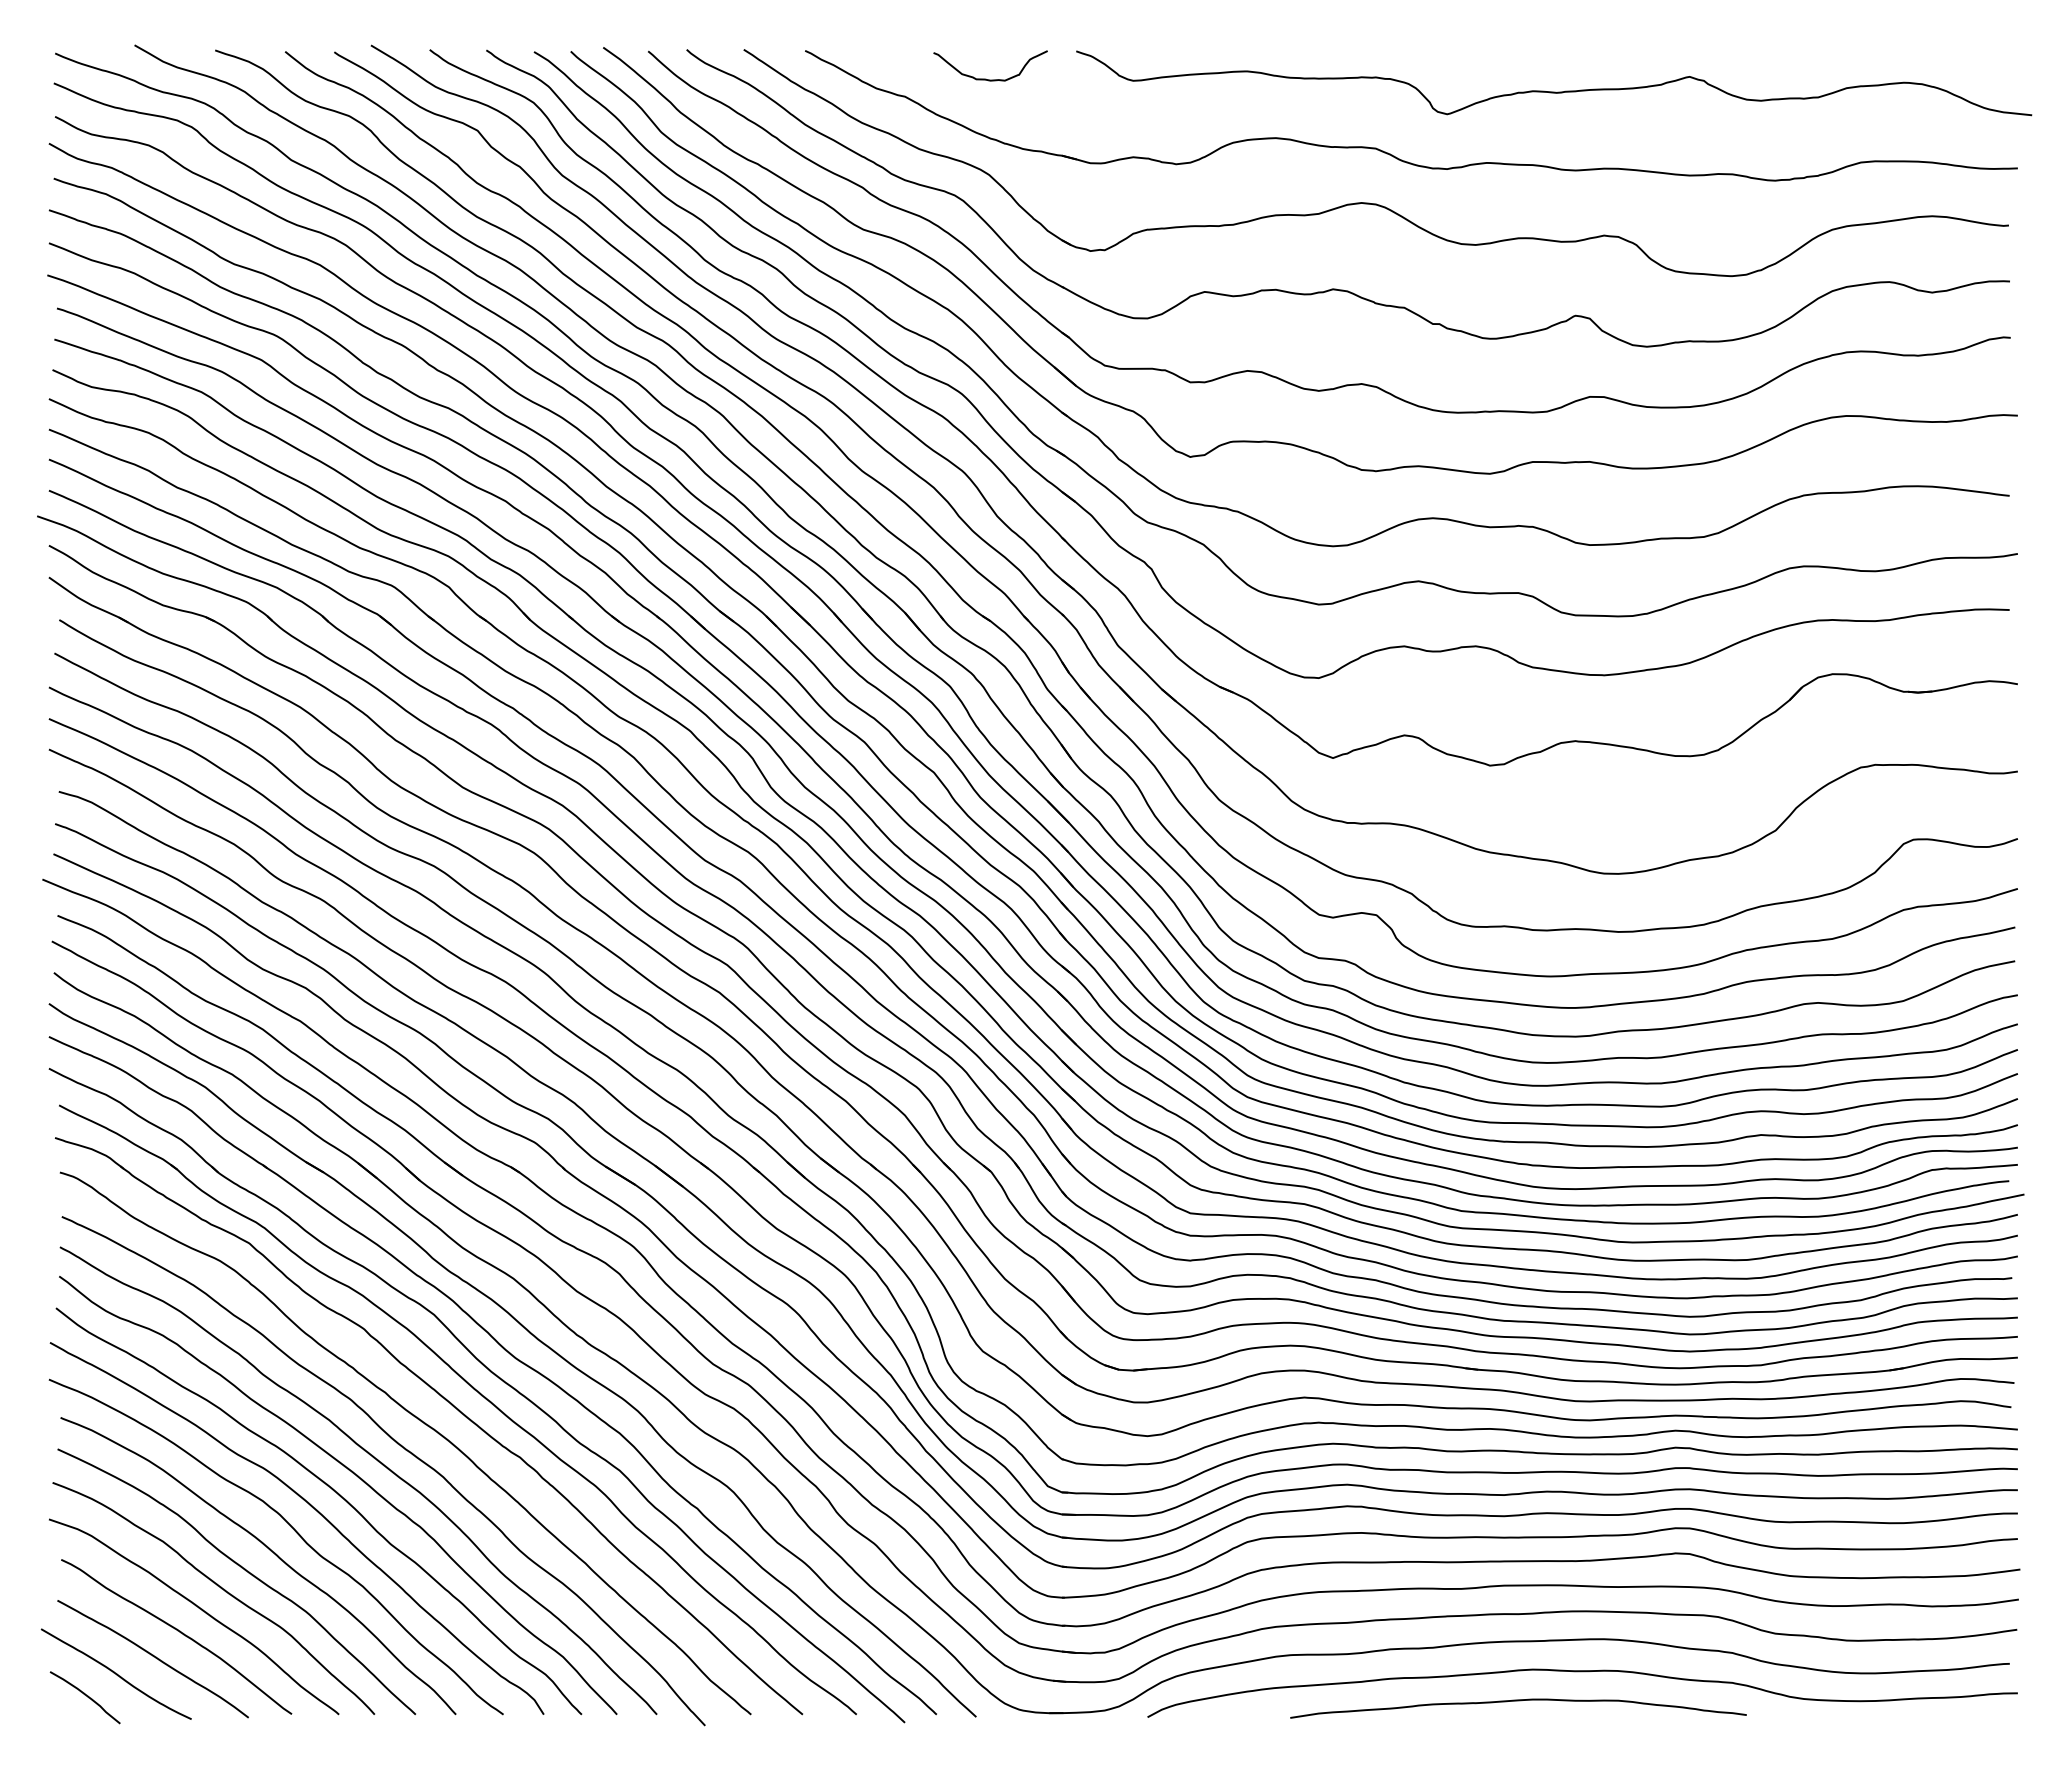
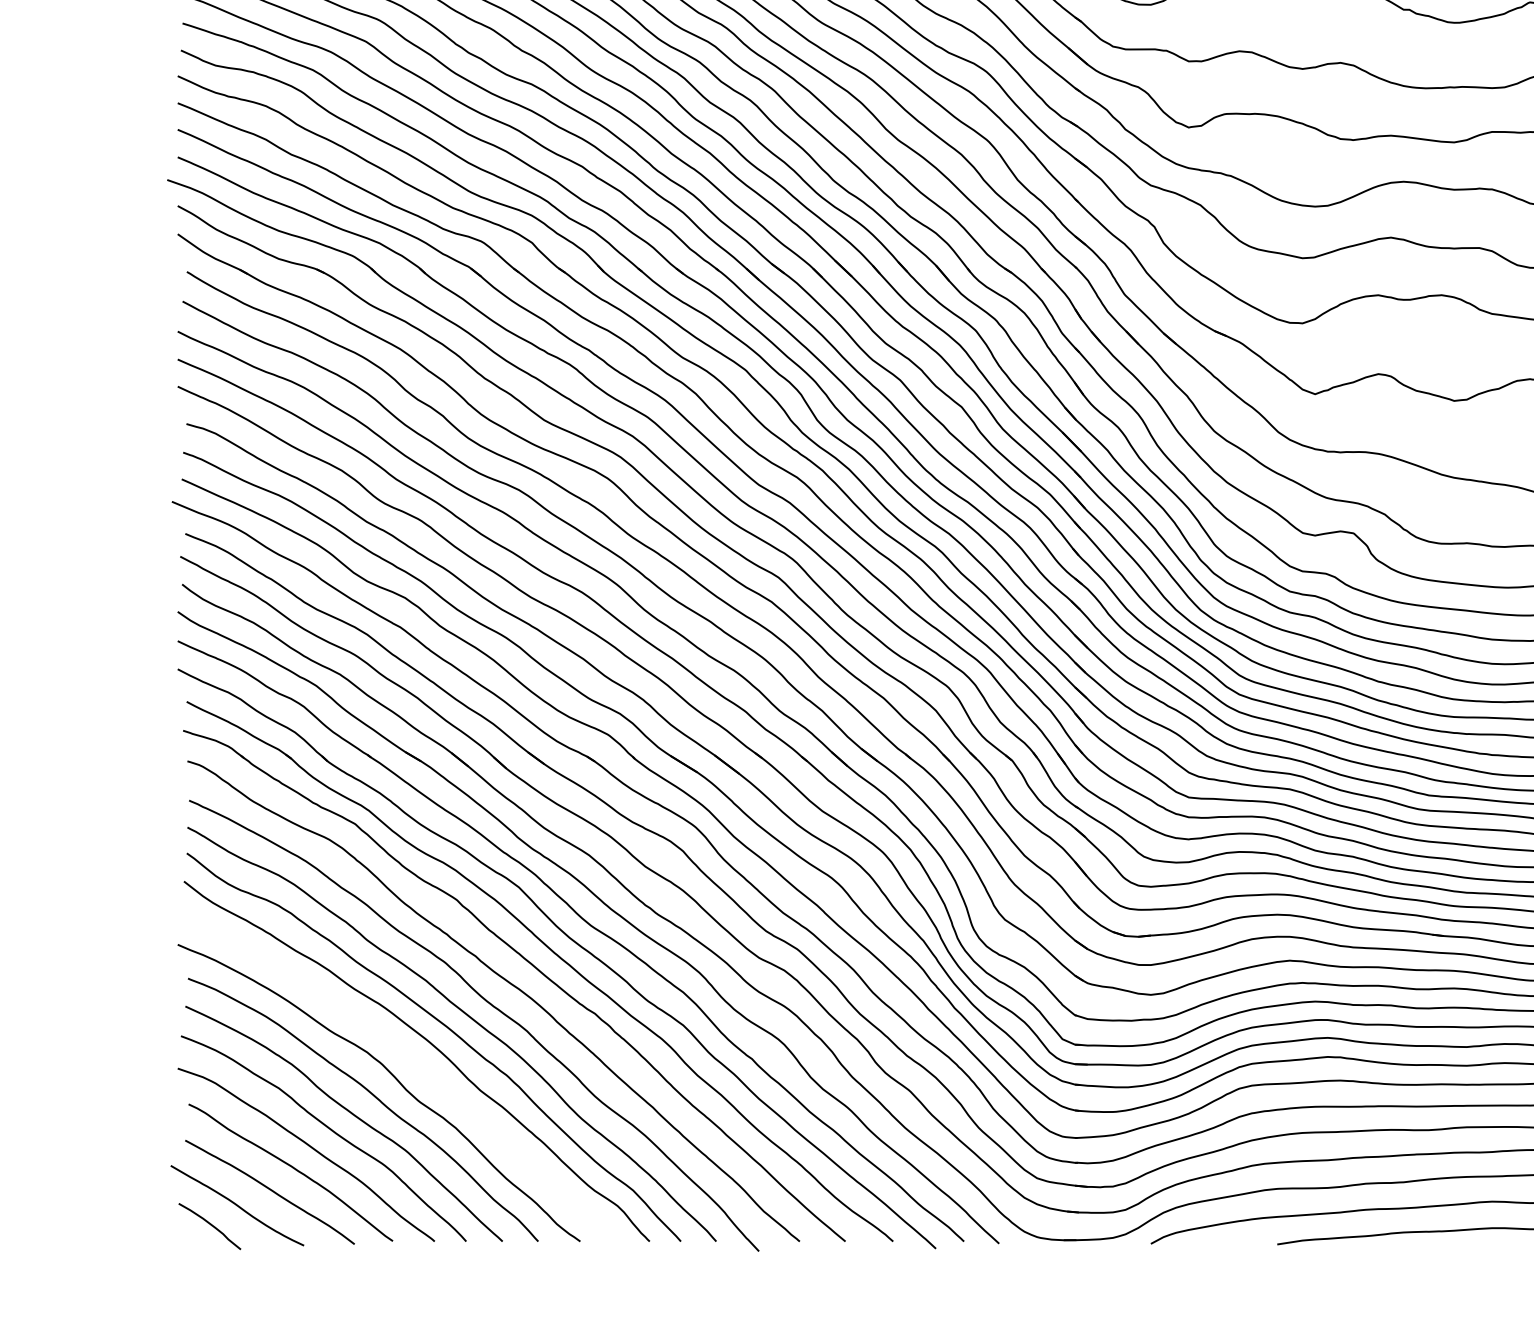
curve: (312, 1508) -> (411, 1058), removed

